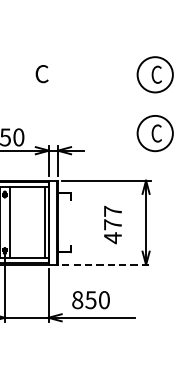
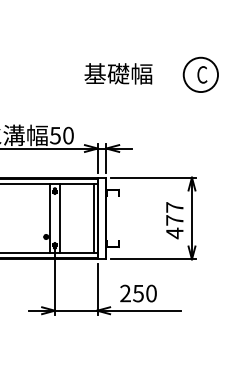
text: (70, 73) -> (118, 73), C -> 基礎幅
part: (154, 133) -> (200, 131), removed
text: (112, 224) -> (174, 220), moved
line: (106, 265) -> (153, 259), dashed -> solid
text: (77, 300) -> (125, 293), 850 -> 250

